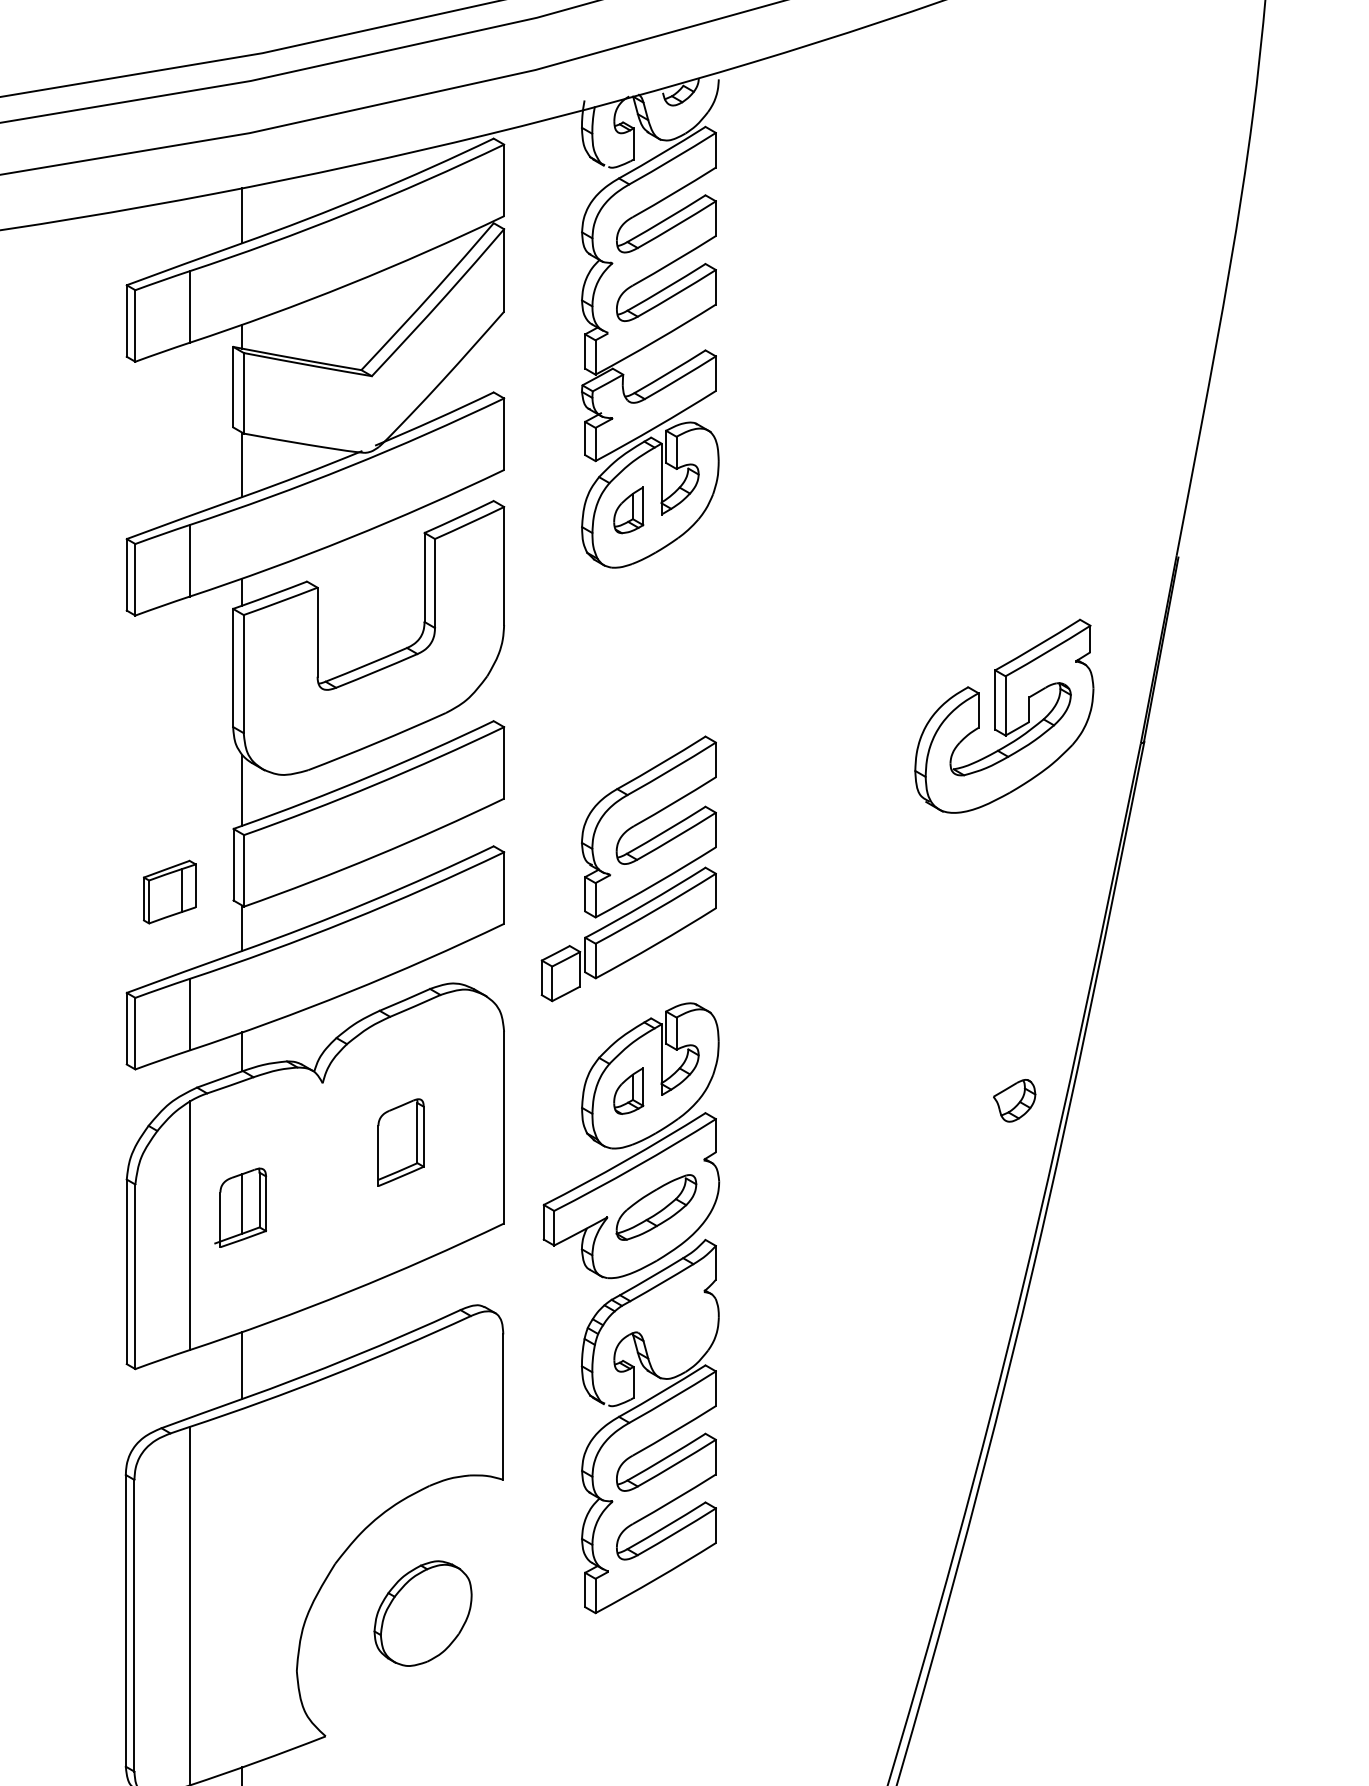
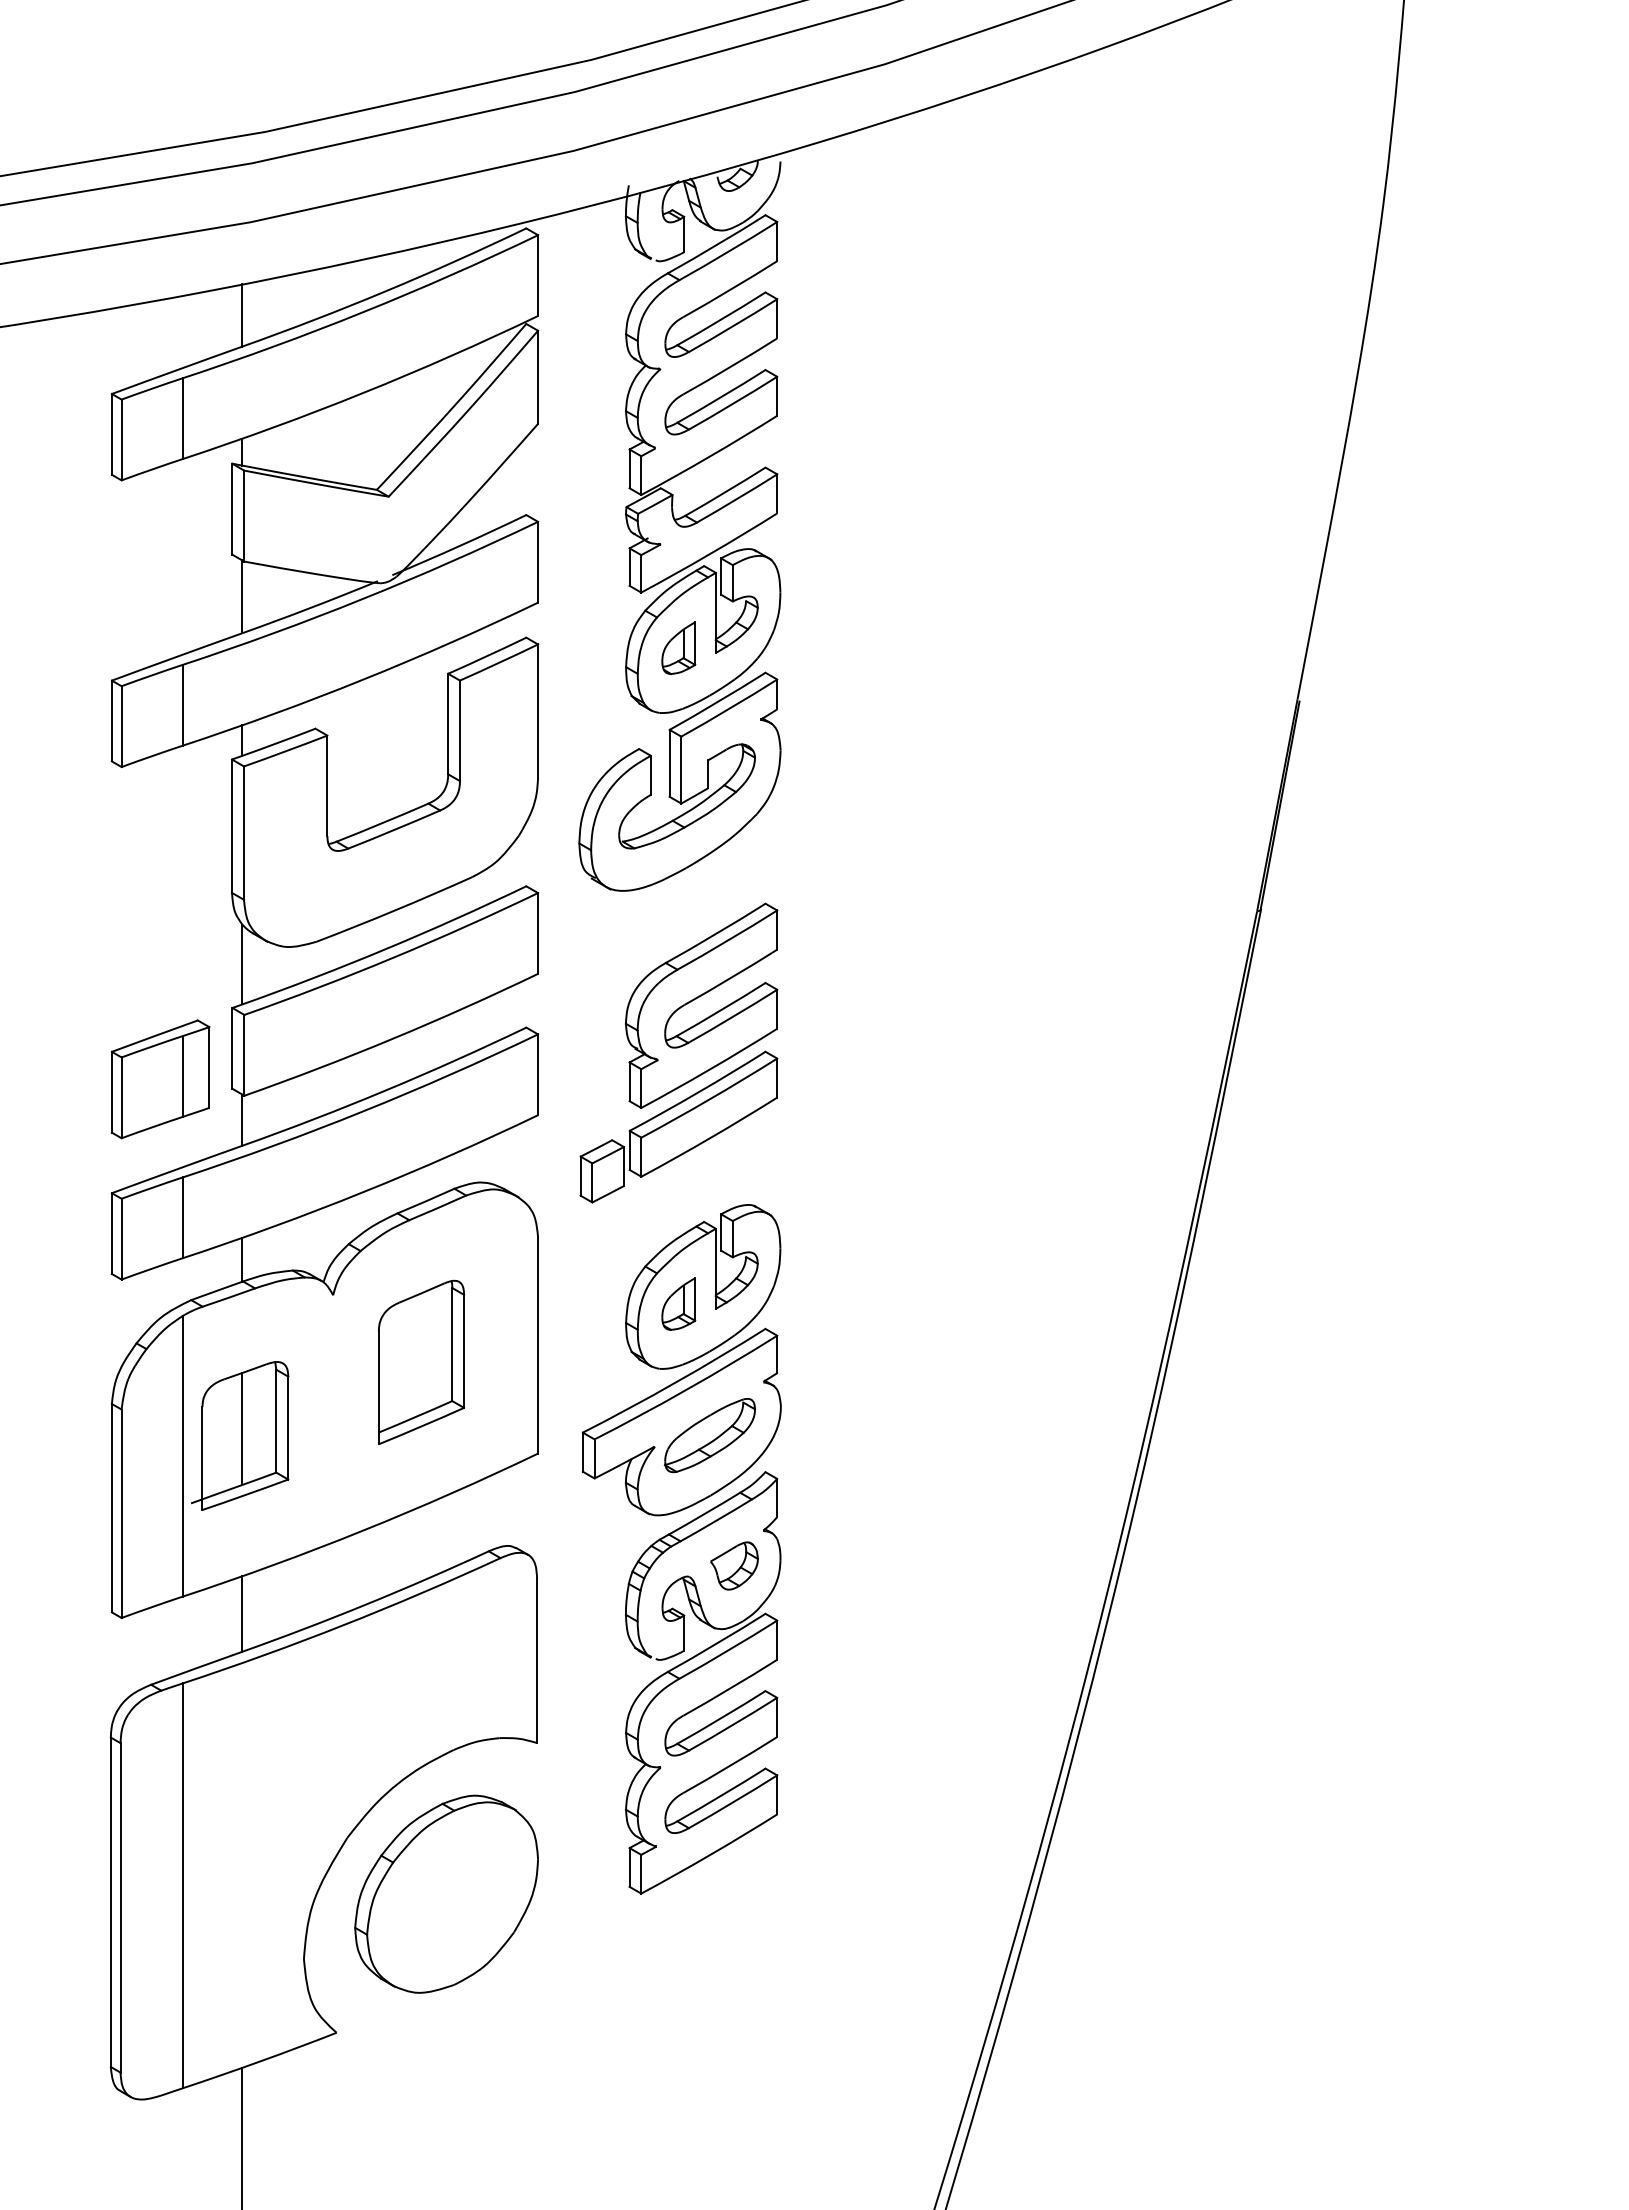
part: (1003, 716) -> (679, 781), moved
part: (169, 892) -> (160, 1079), size x1.67
part: (1014, 1100) -> (734, 1565), moved
part: (400, 1141) -> (421, 1361), size x1.67
part: (240, 1207) -> (240, 1435), size x1.67
part: (423, 1613) -> (446, 1893), size x1.67

